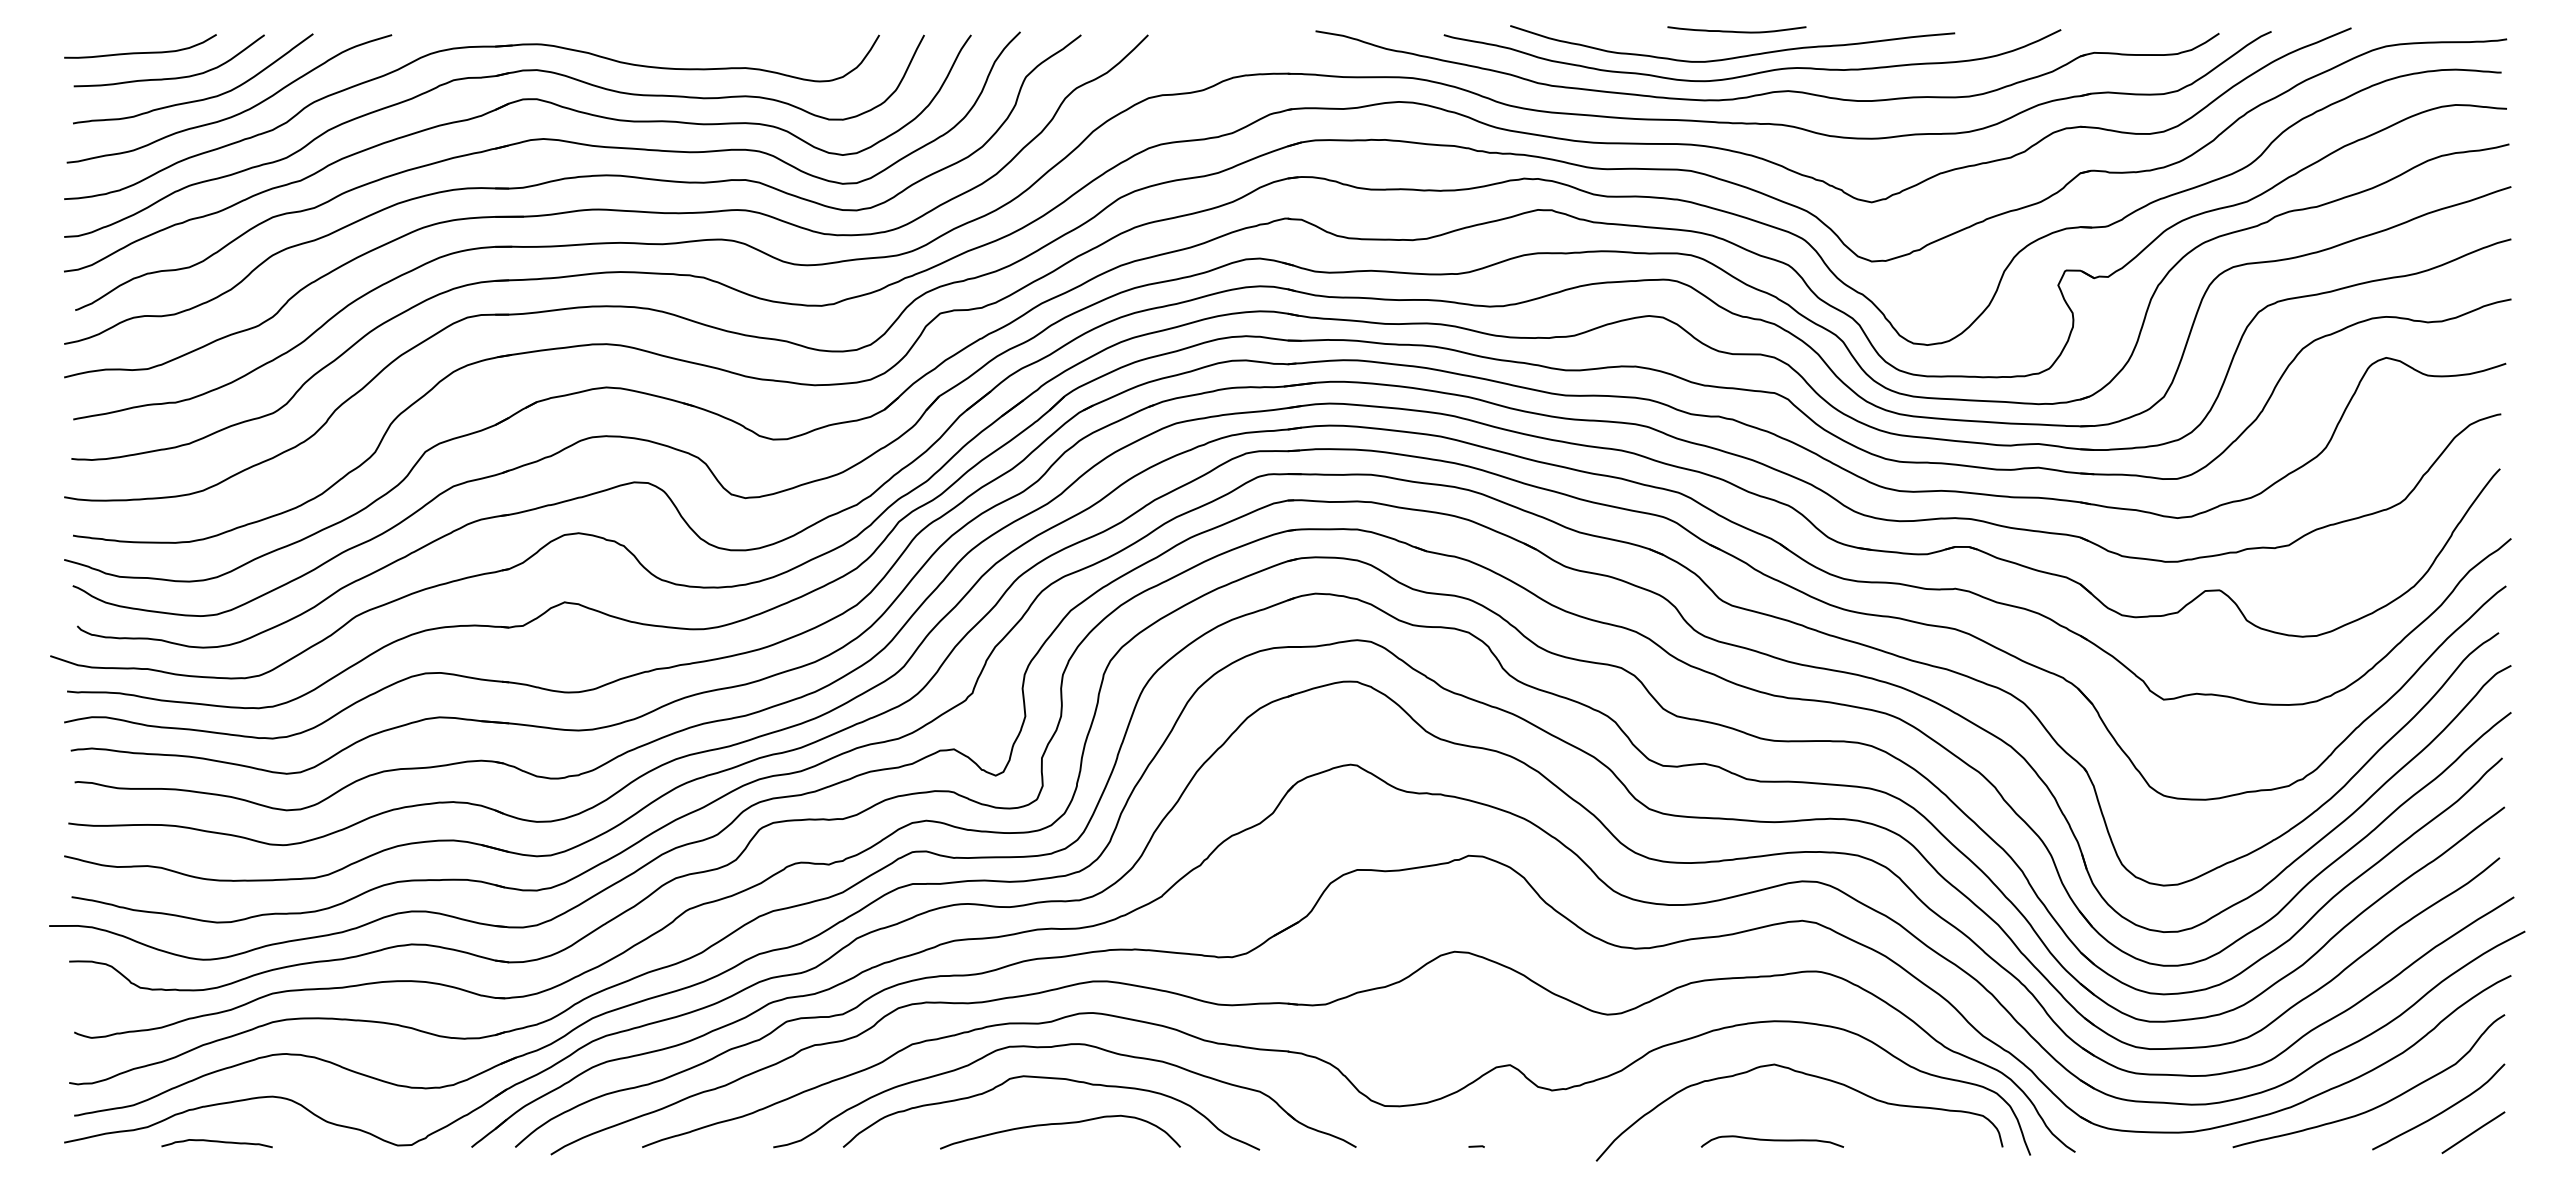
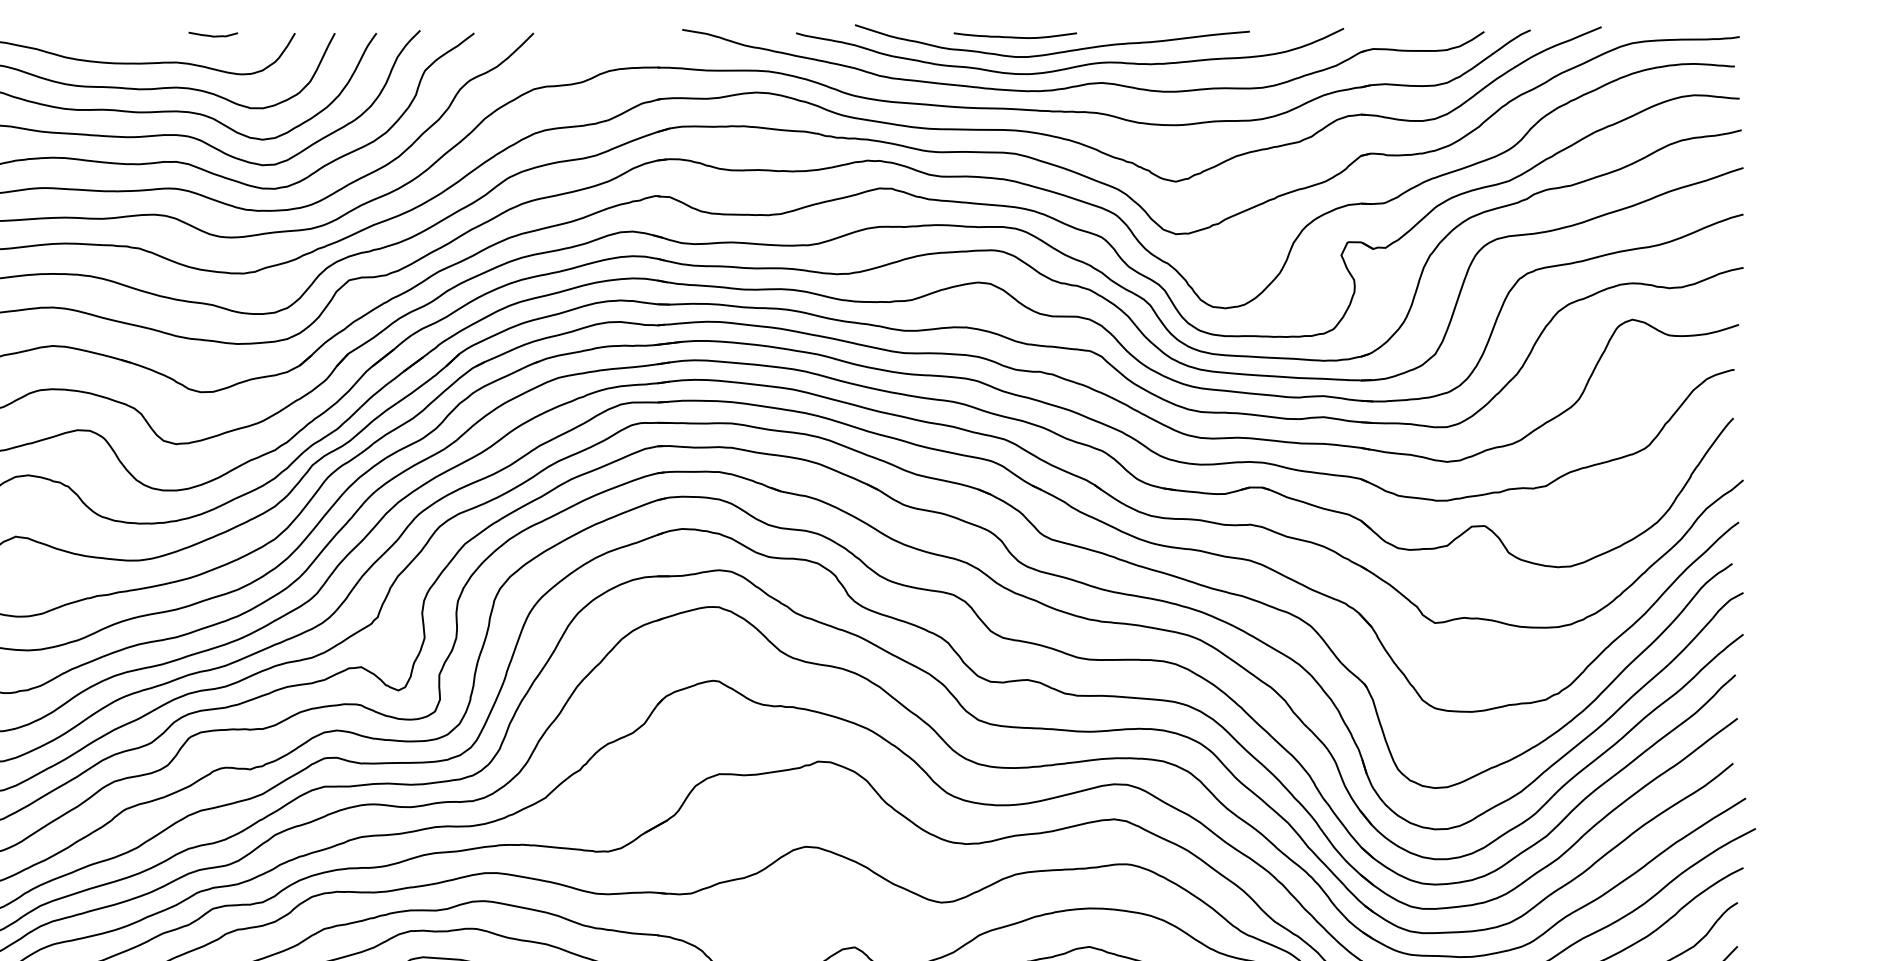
curve: (1736, 31) -> (1014, 37), moved
curve: (786, 37) -> (212, 35), added

